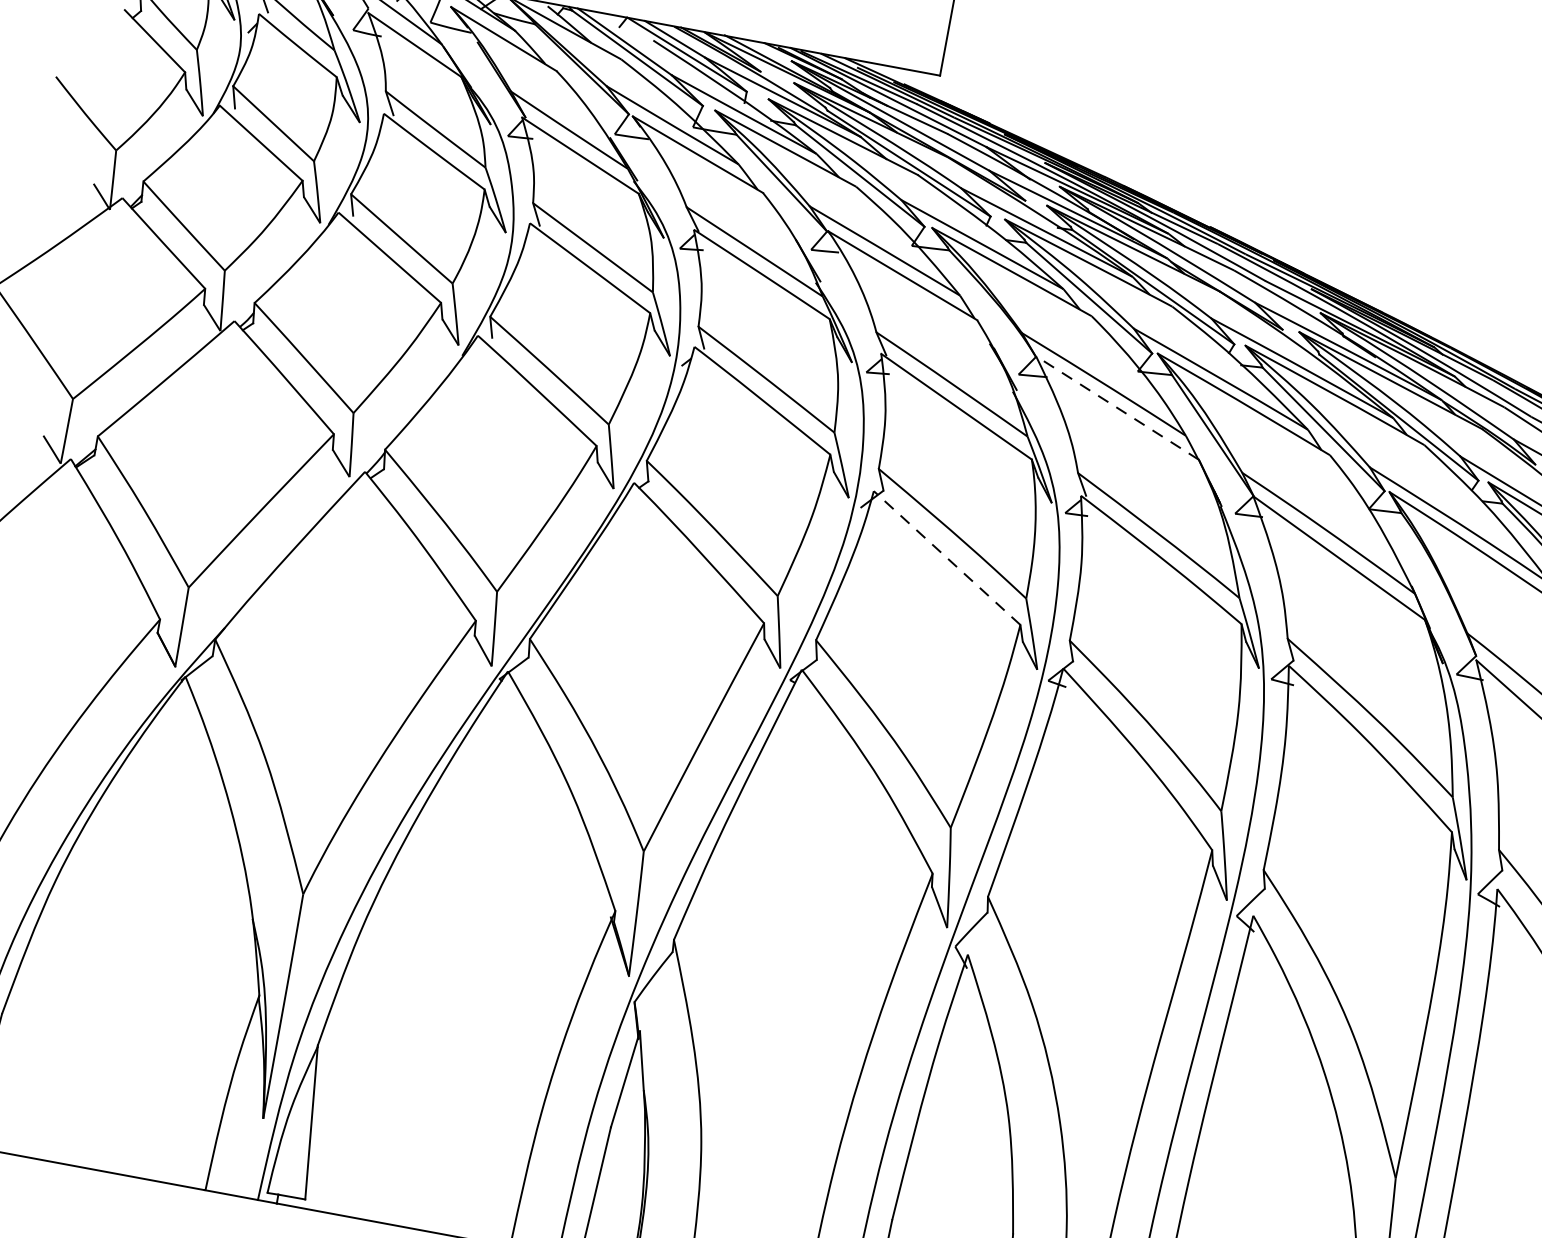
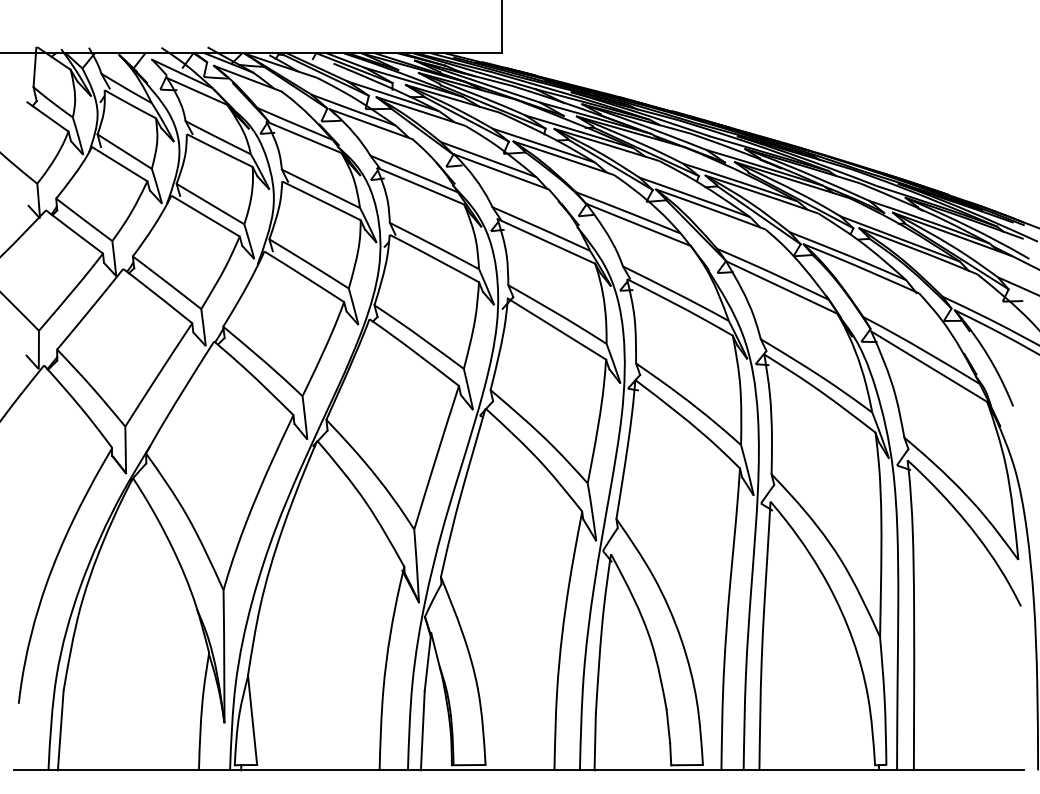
line: (1117, 407) -> (638, 224), dashed -> solid
line: (946, 558) -> (556, 329), dashed -> solid

